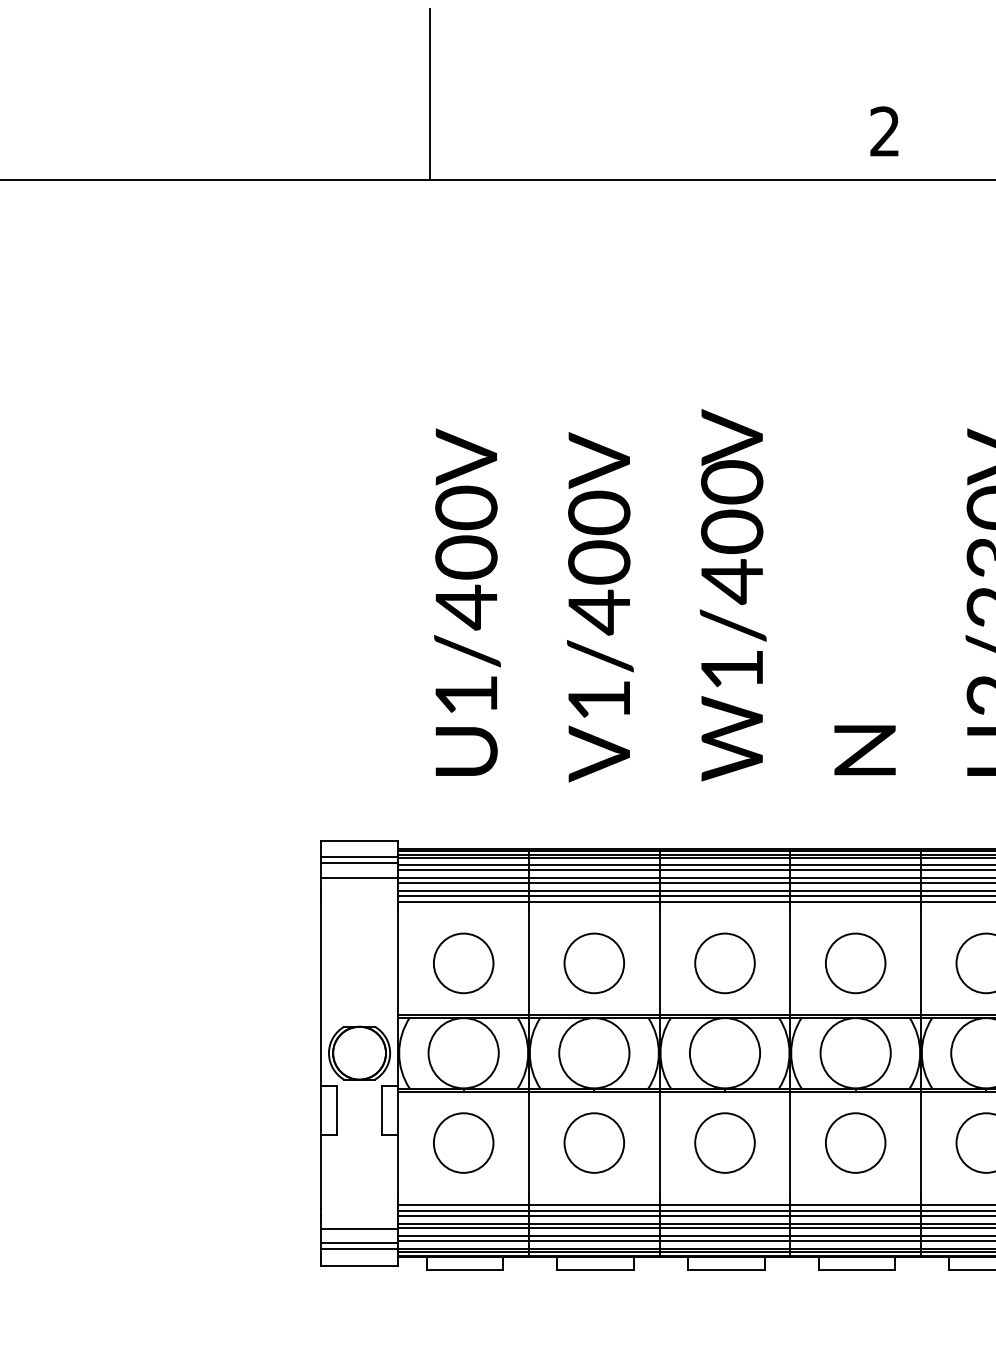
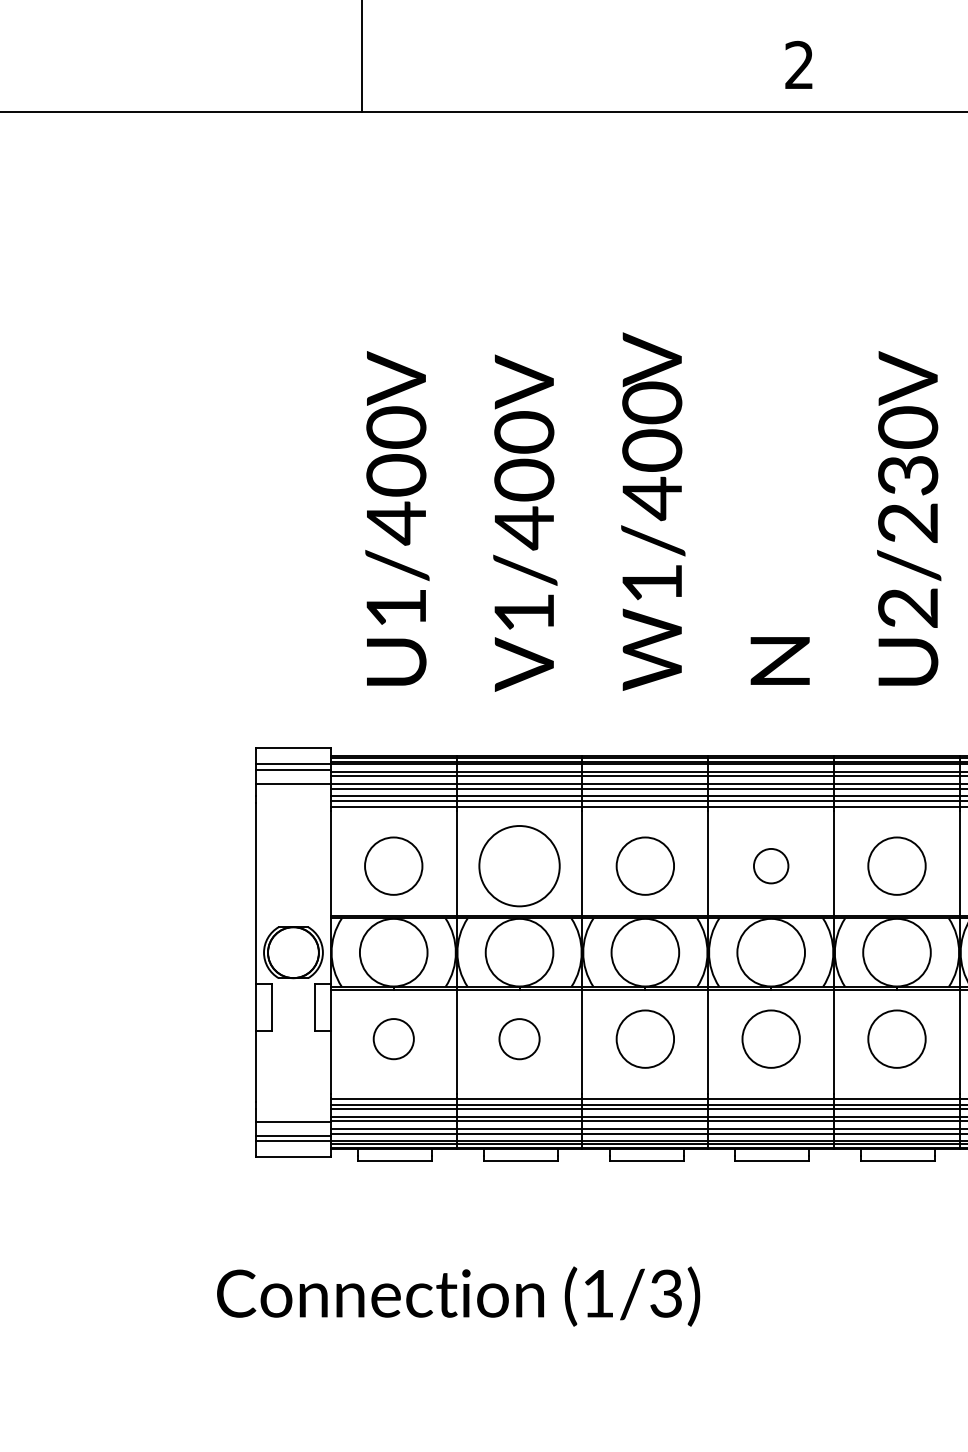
circle: (594, 962) -> (519, 865), size x1.4
circle: (854, 962) -> (770, 865), size x0.6
circle: (463, 1142) -> (393, 1038), size x0.7
circle: (594, 1142) -> (519, 1038), size x0.7

